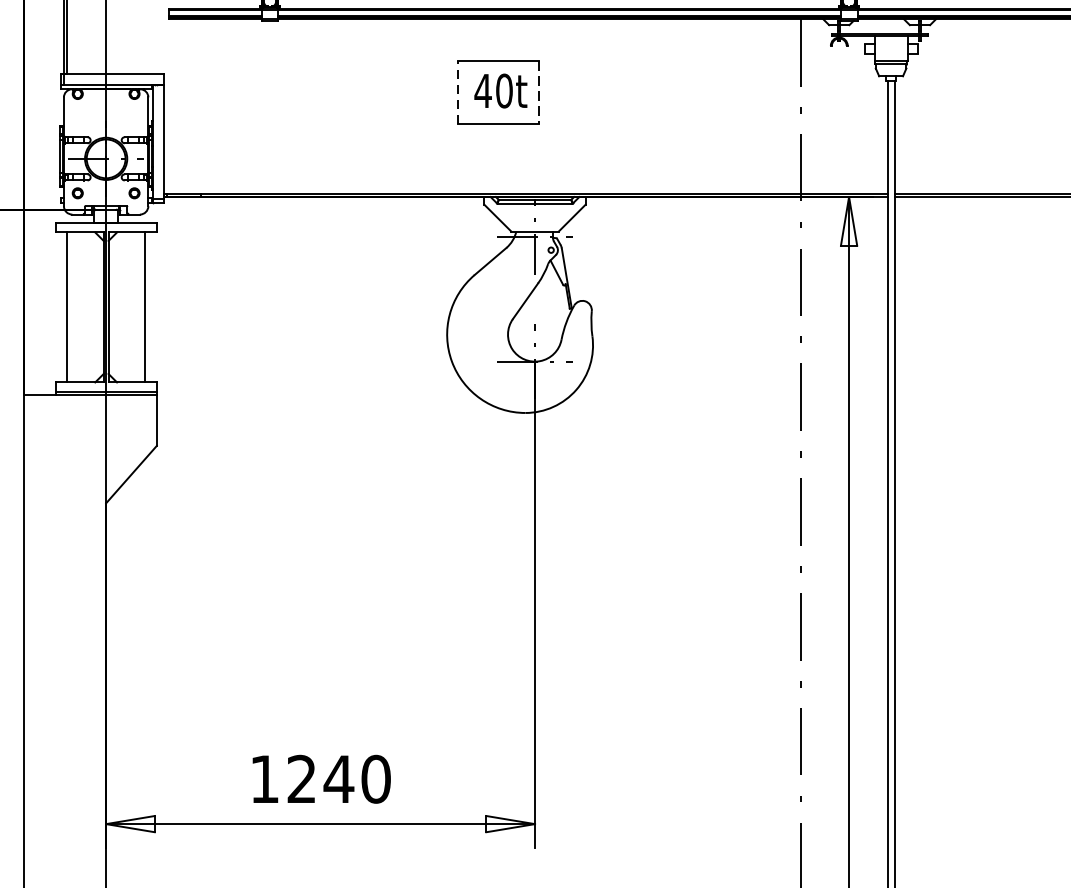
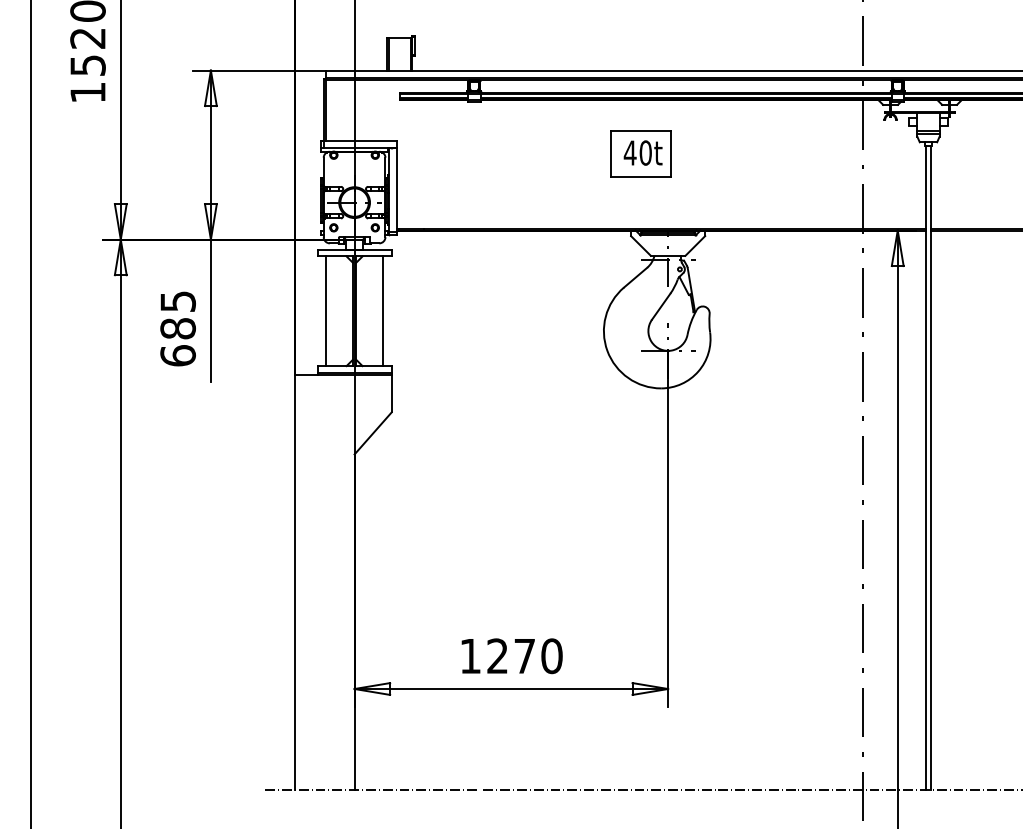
line: (457, 91) -> (611, 153), dashed -> solid
line: (539, 93) -> (671, 154), dashed -> solid
text: (338, 779) -> (524, 656), 1240 -> 1270

